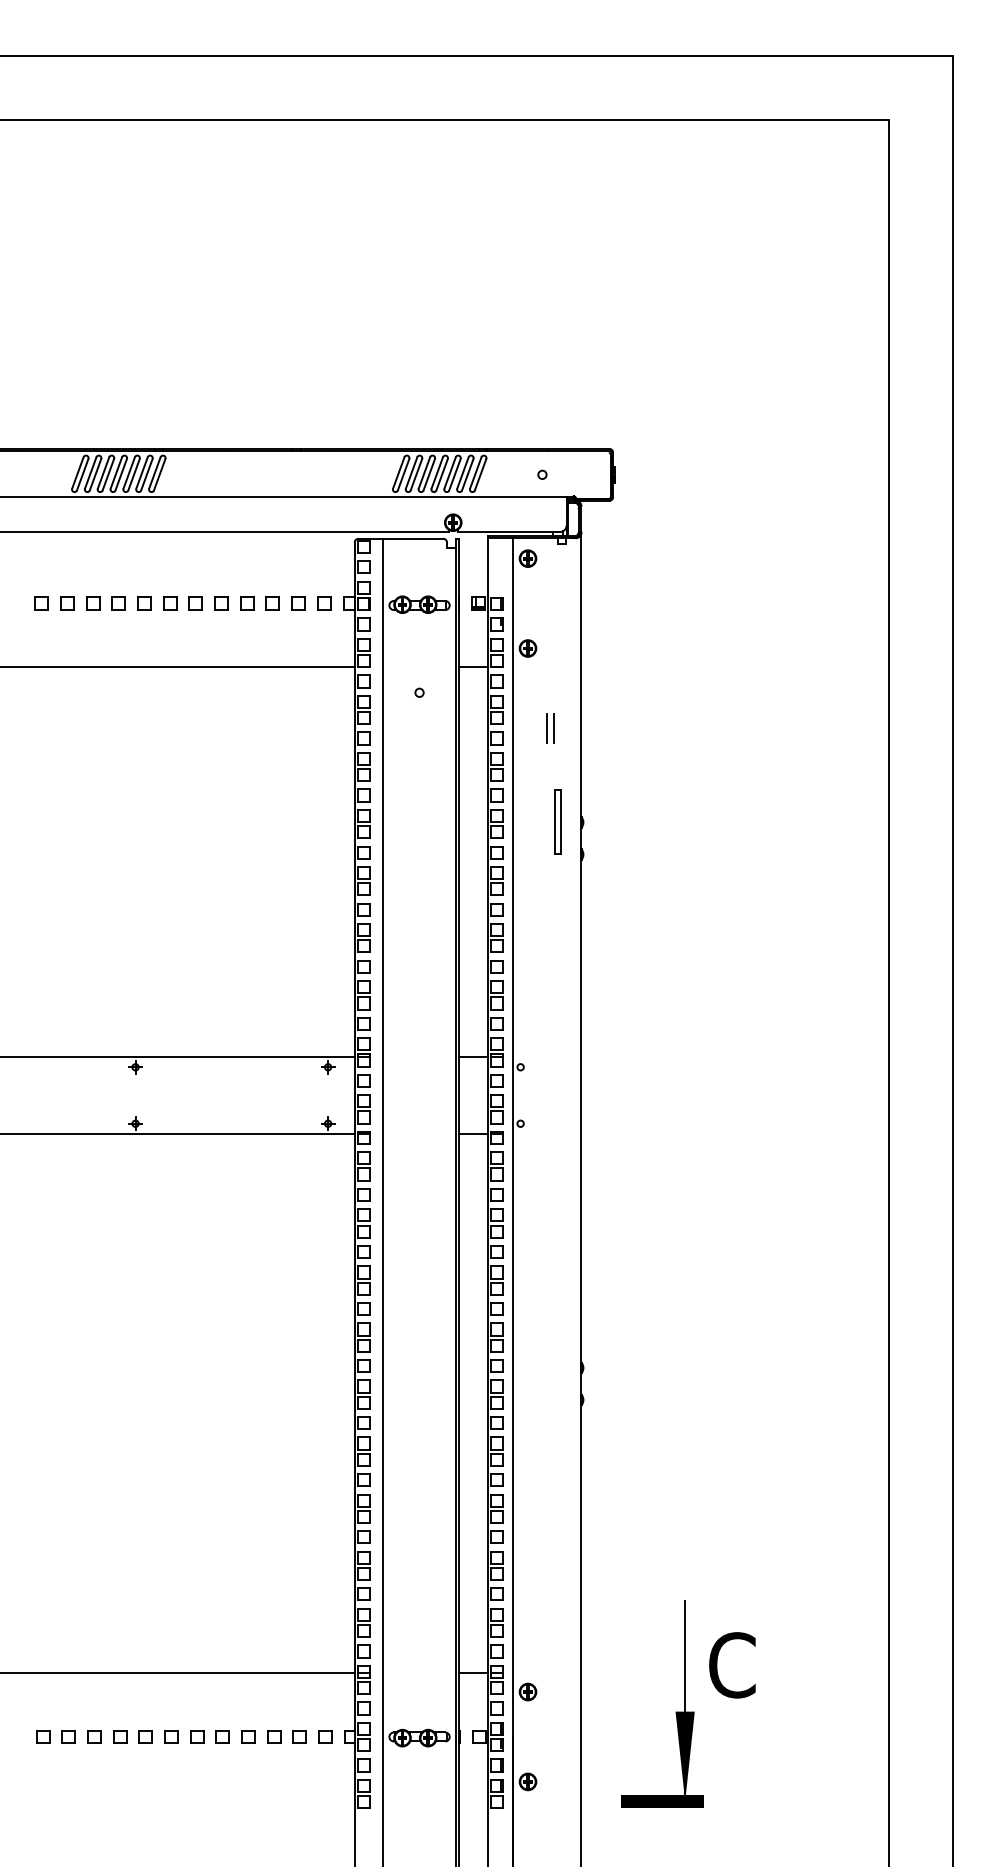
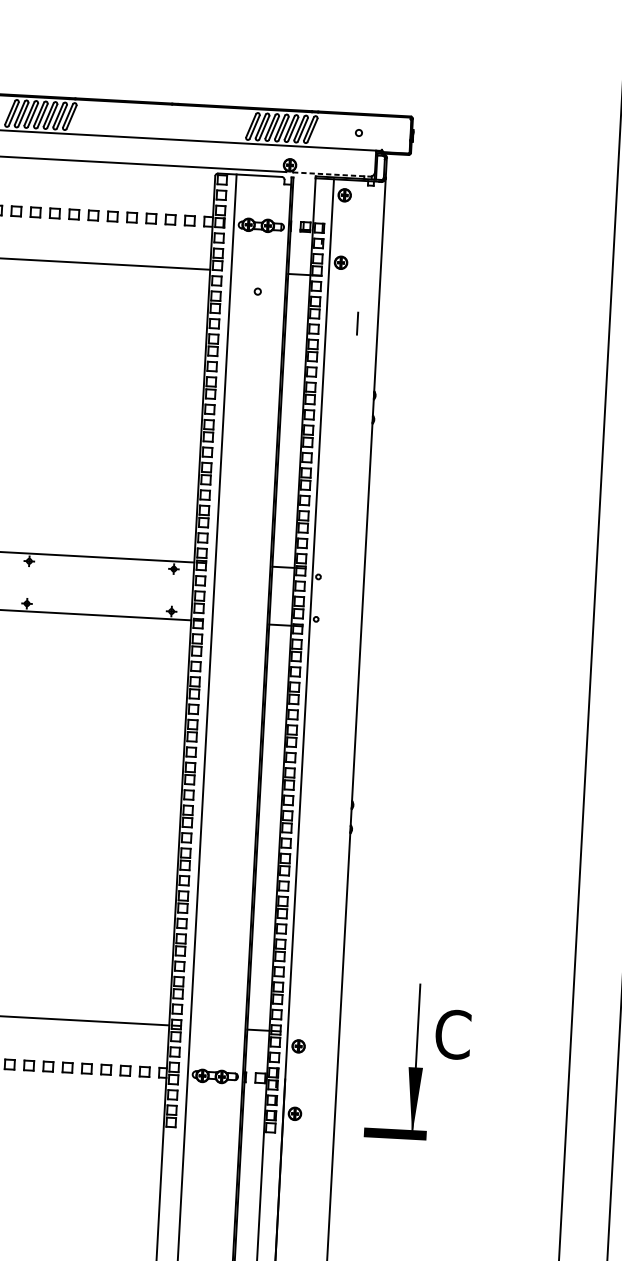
line: (509, 531) -> (331, 174), solid -> dashed
line: (546, 727) -> (351, 322), removed
part: (557, 821) -> (356, 393), removed

